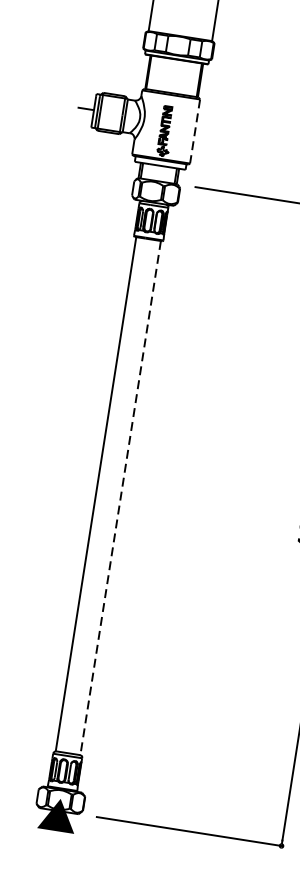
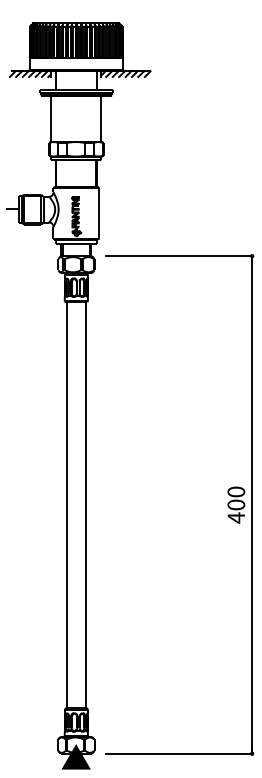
line: (195, 131) -> (99, 213), dashed -> solid
line: (121, 498) -> (86, 505), dashed -> solid

